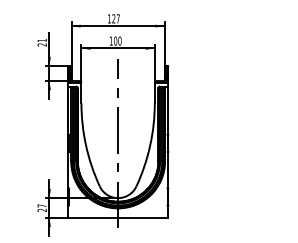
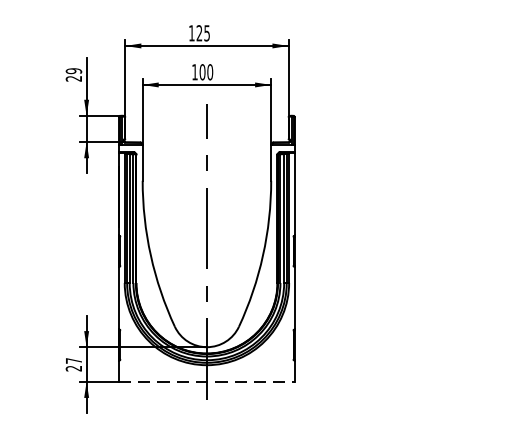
text: (117, 18) -> (205, 32), 127 -> 125
text: (41, 40) -> (72, 71), 21 -> 29
line: (118, 217) -> (207, 381), solid -> dashed

